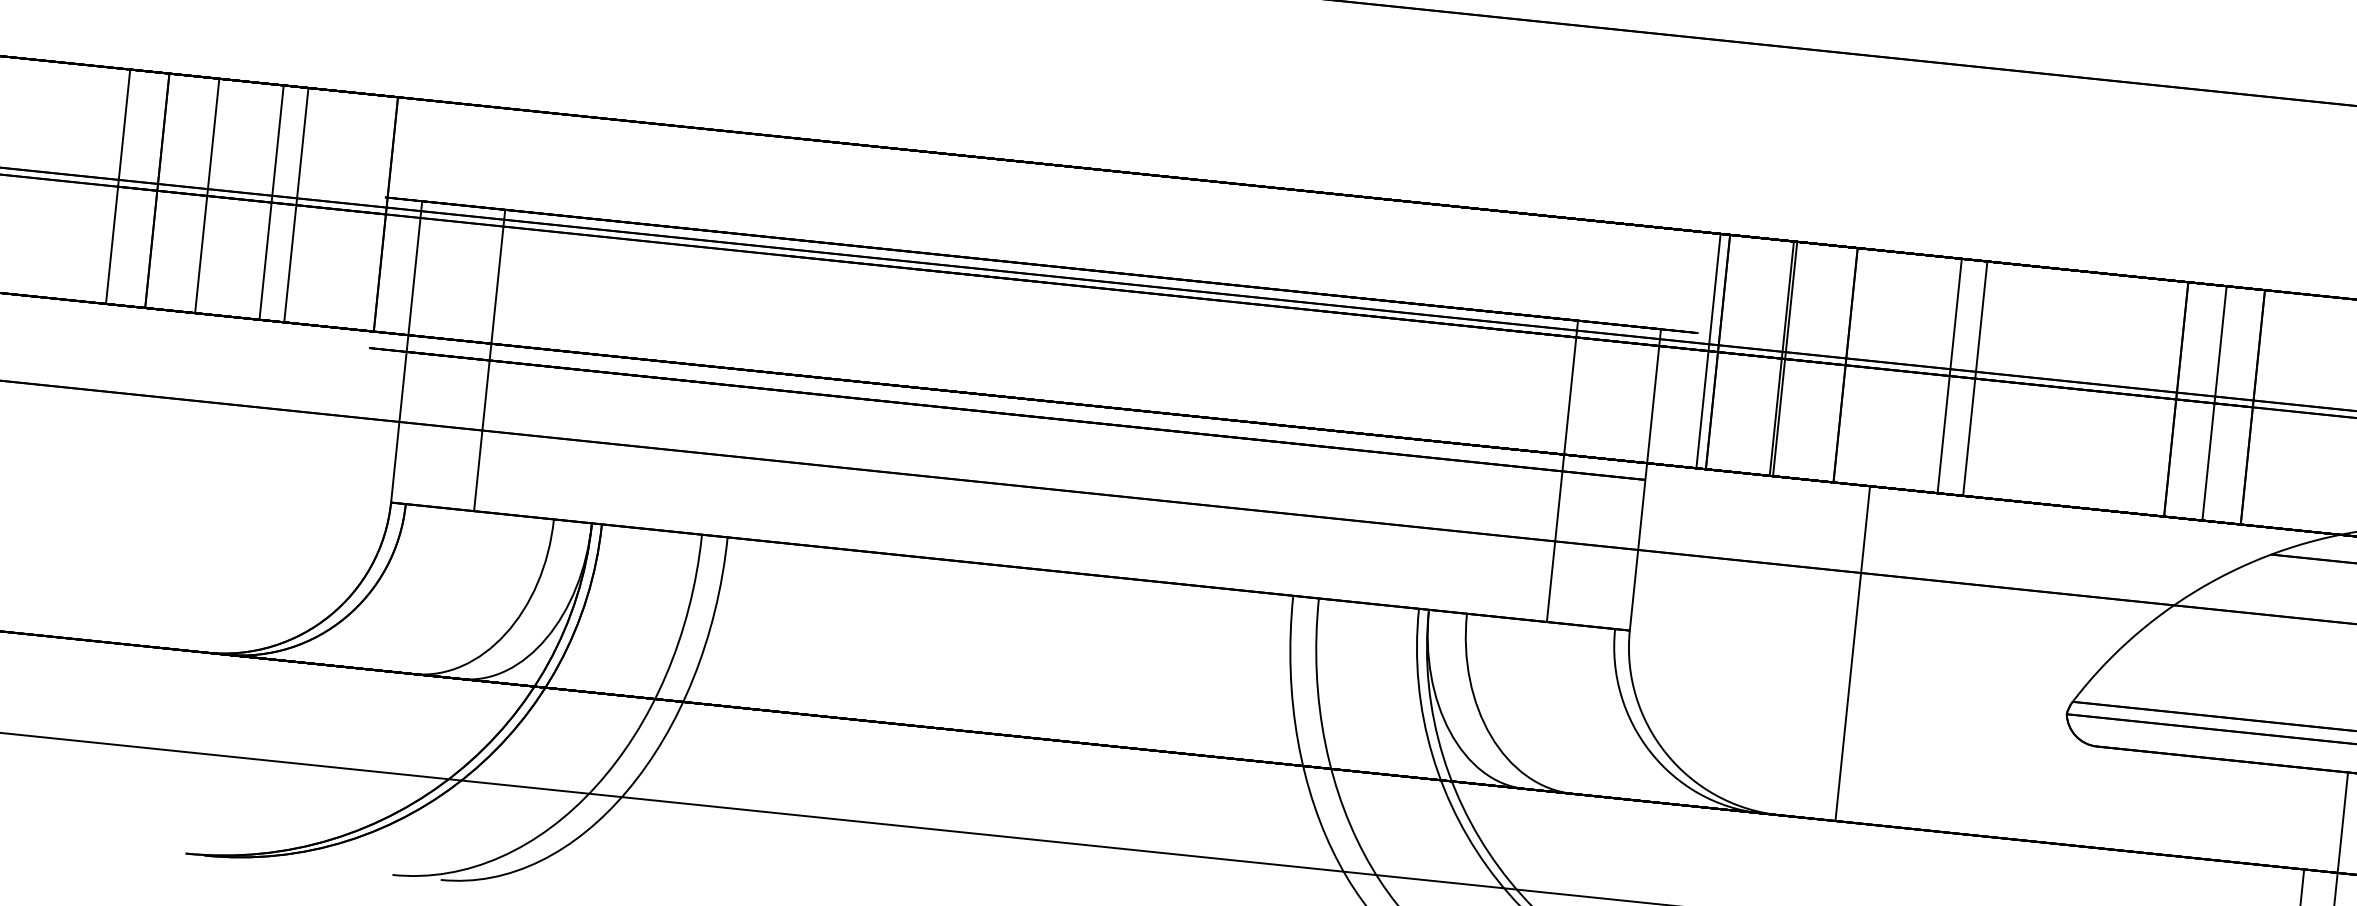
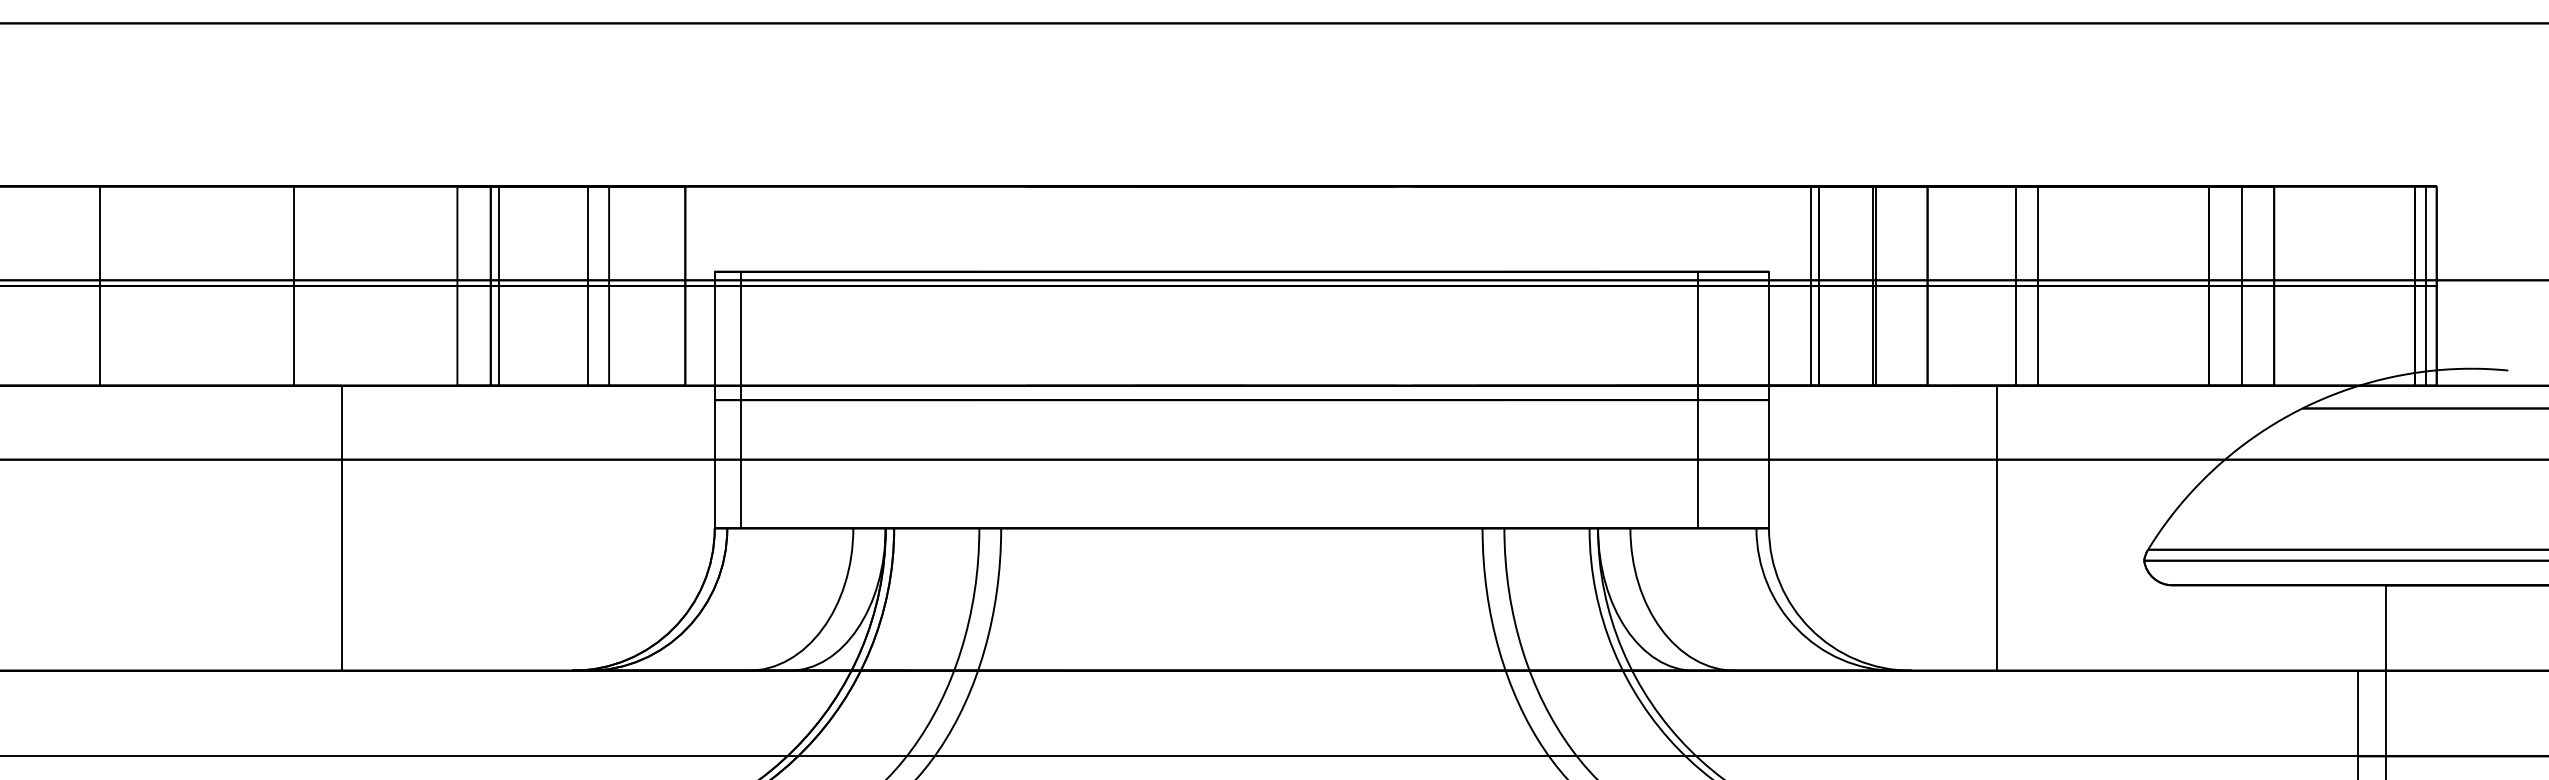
line: (207, 195) -> (499, 285), moved
line: (489, 359) -> (741, 399), moved
line: (1852, 652) -> (1996, 527), moved

